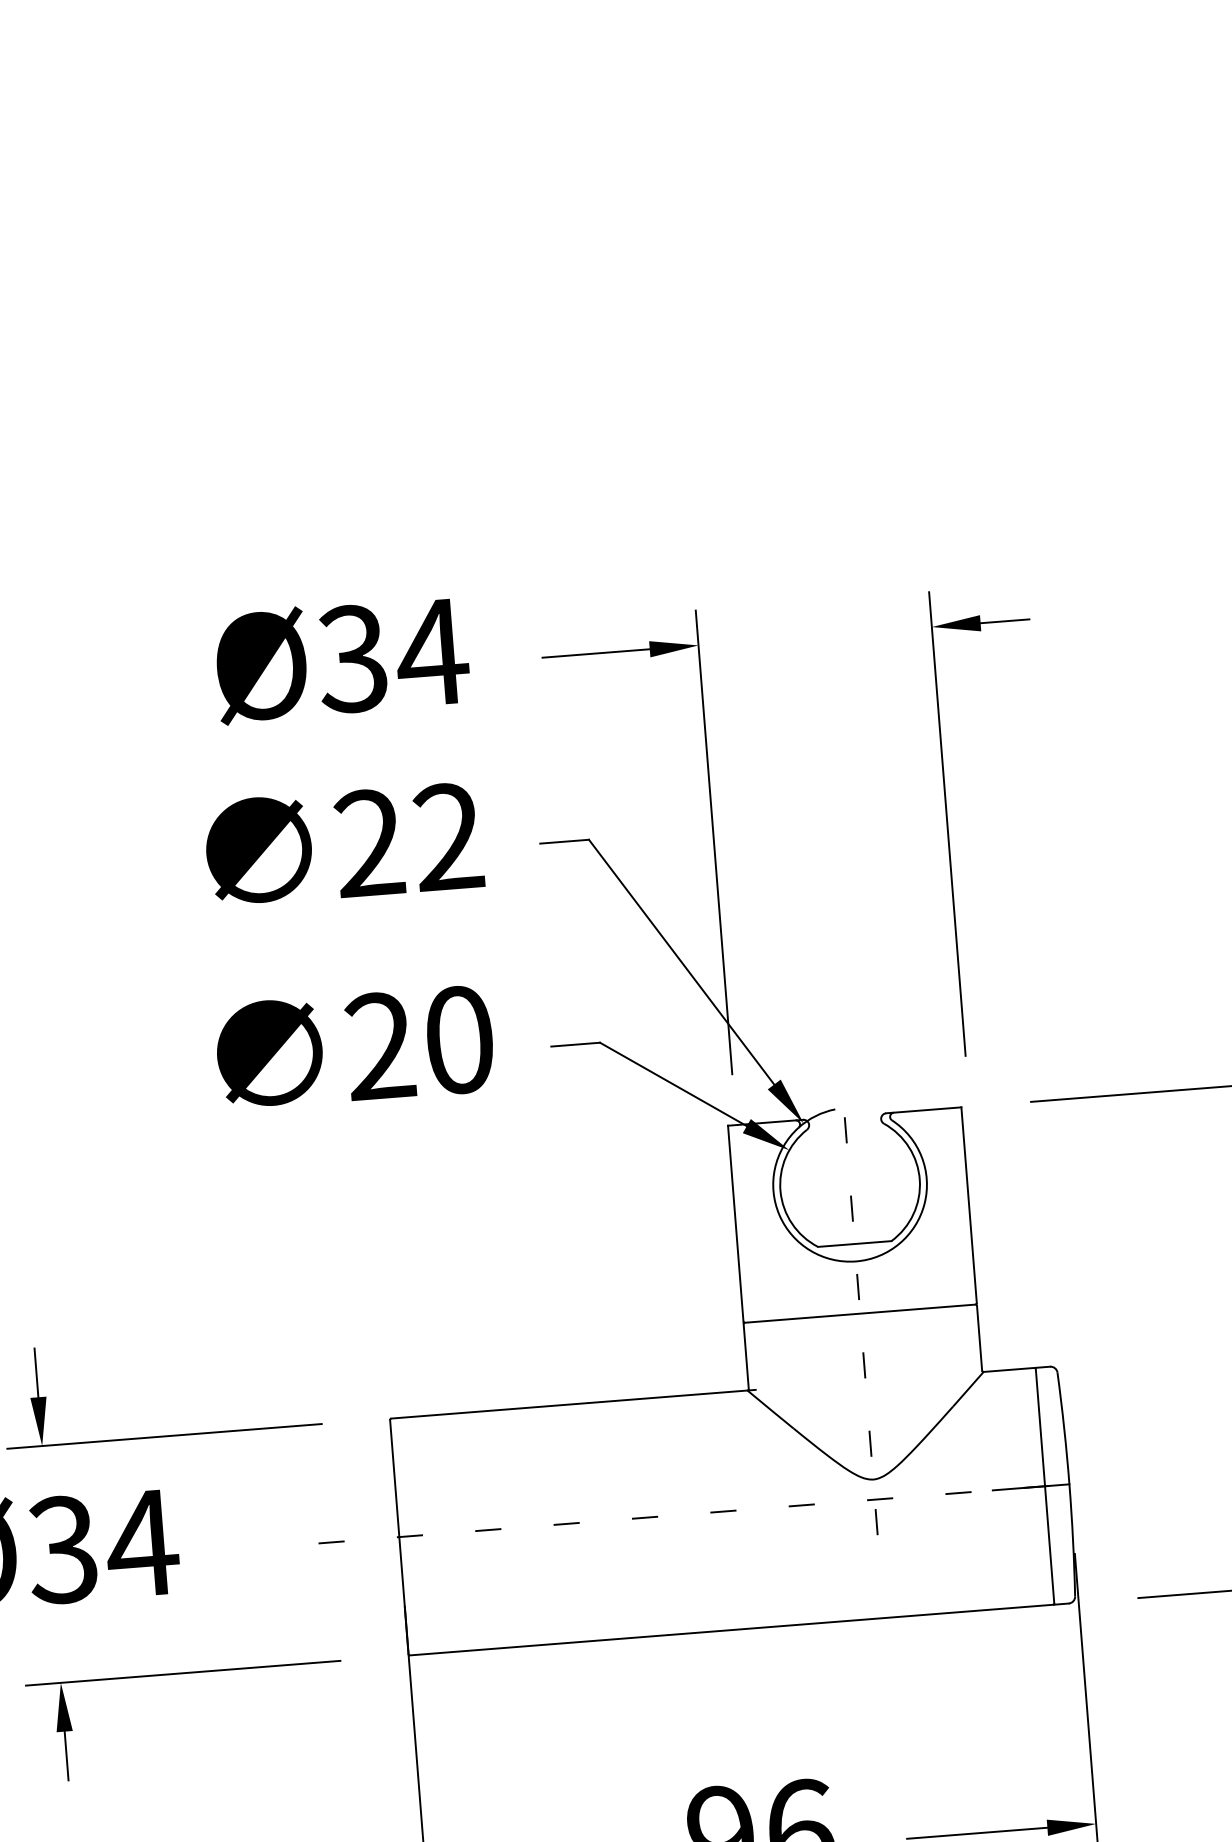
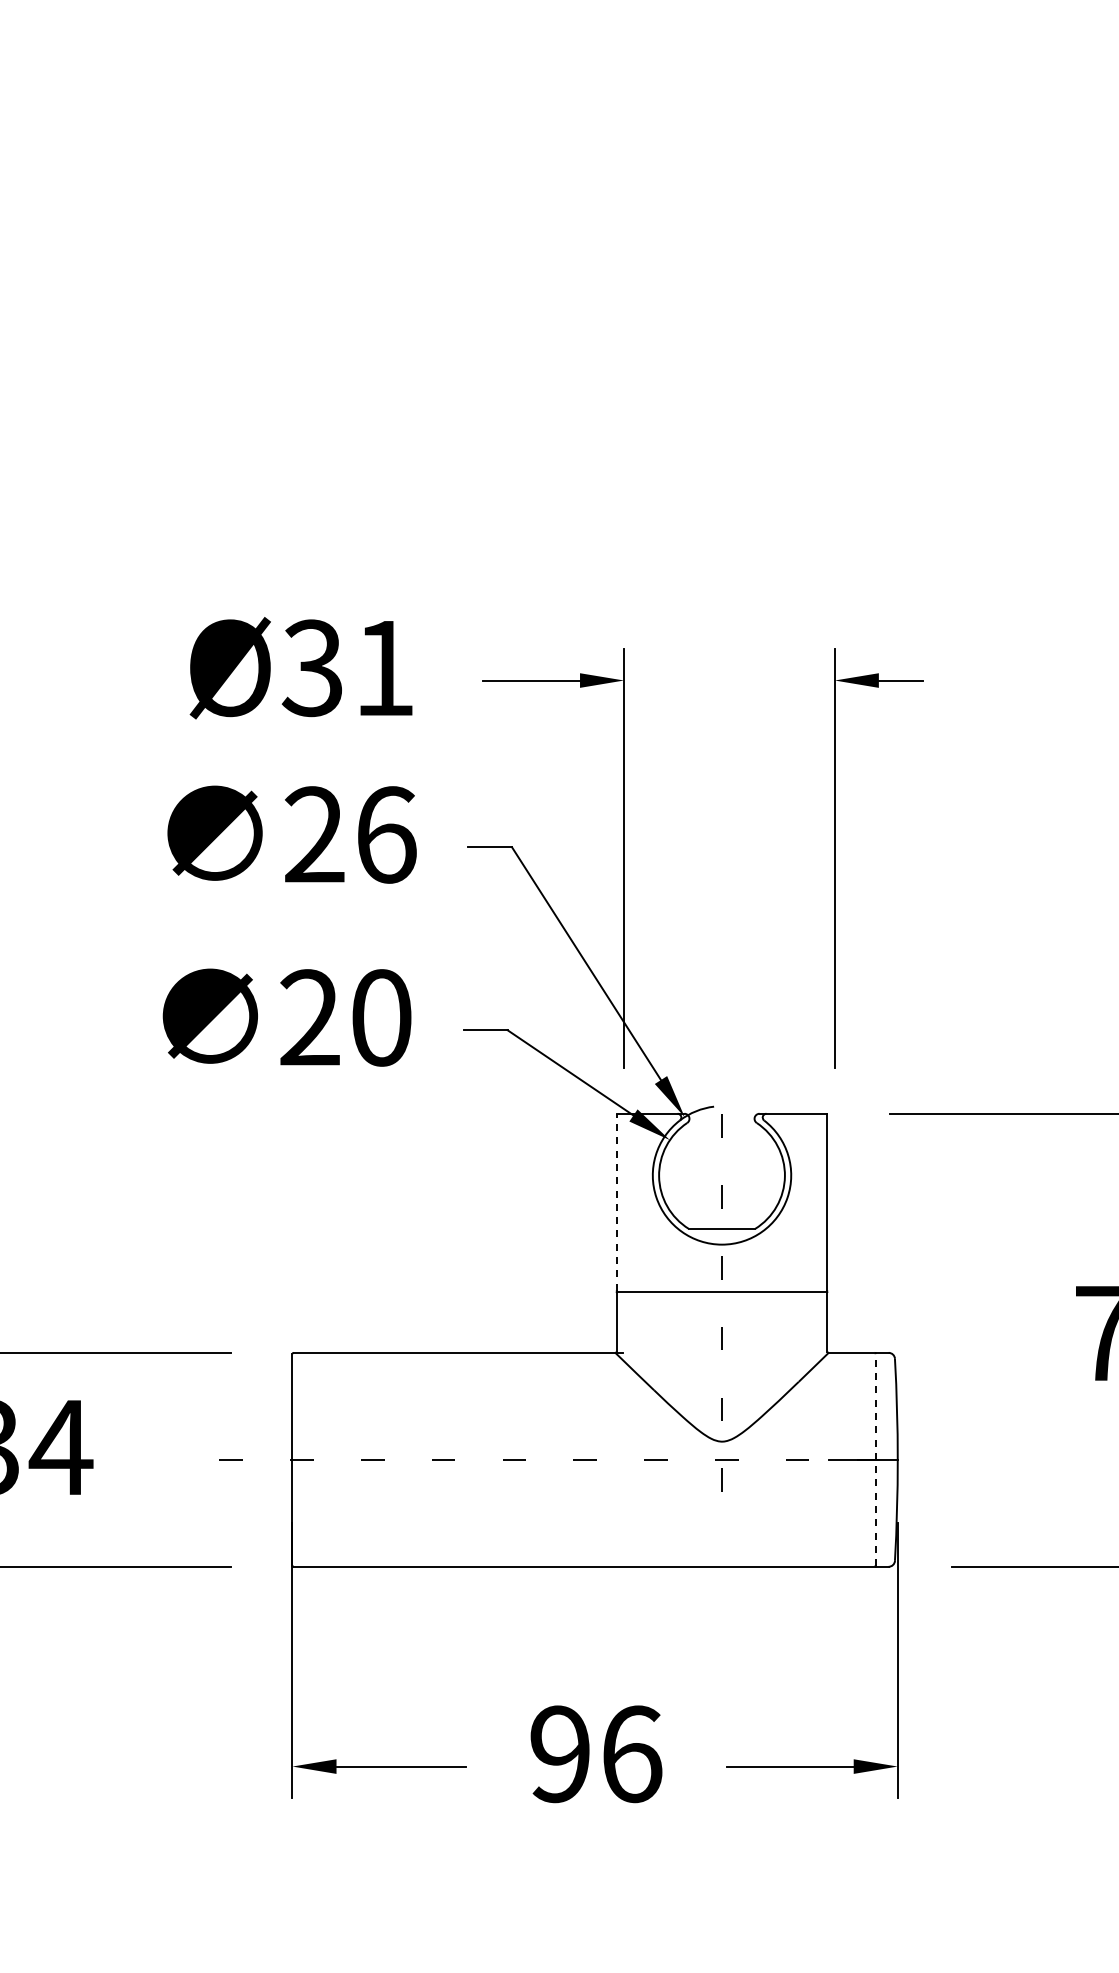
text: (431, 653) -> (383, 668), Ø34 -> Ø31
text: (448, 836) -> (386, 834), 22 -> 26
line: (735, 1222) -> (616, 1201), solid -> dashed
line: (1044, 1485) -> (875, 1459), solid -> dashed

